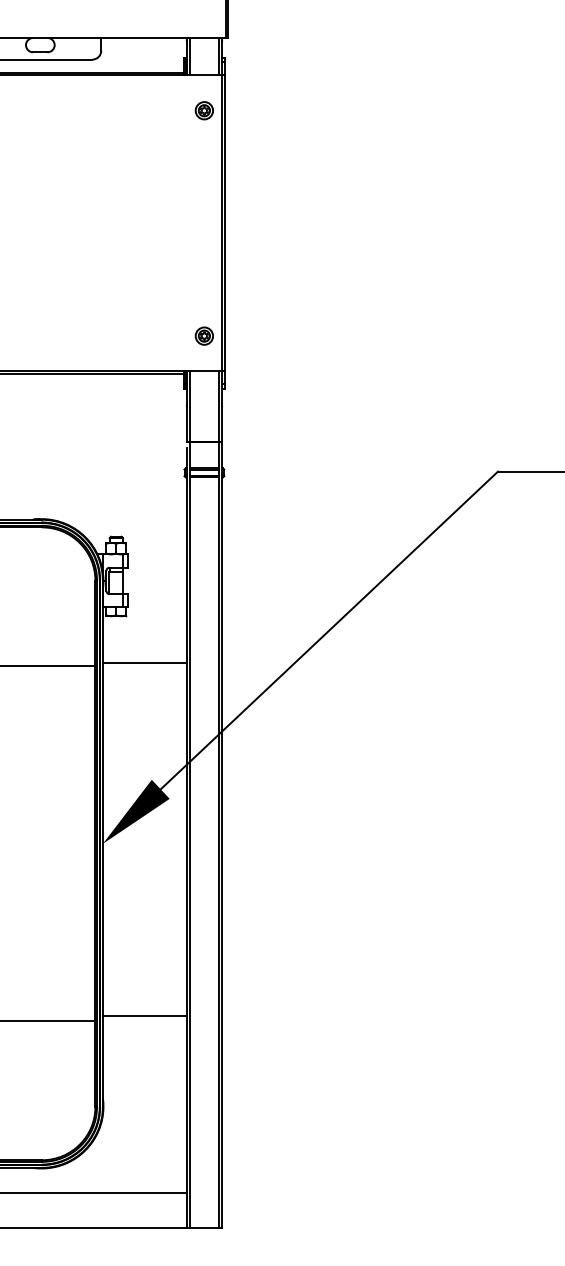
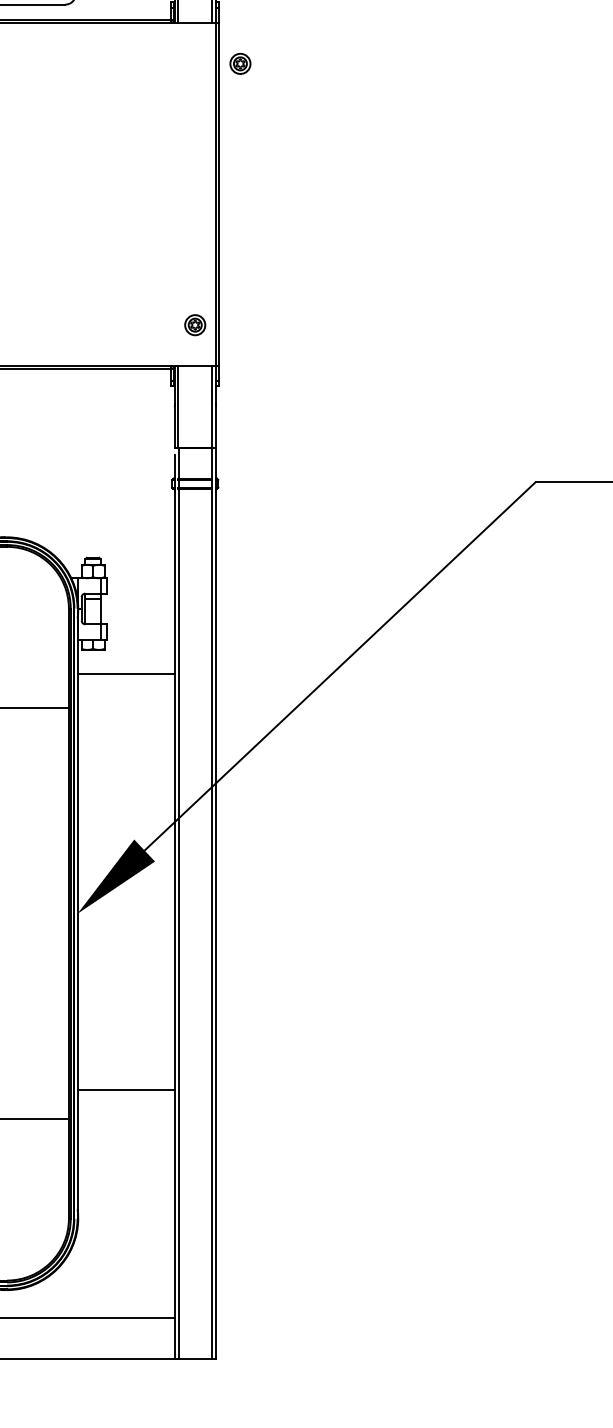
part: (203, 110) -> (239, 63), moved
line: (144, 662) -> (125, 673), moved
line: (144, 1016) -> (125, 1090), moved

